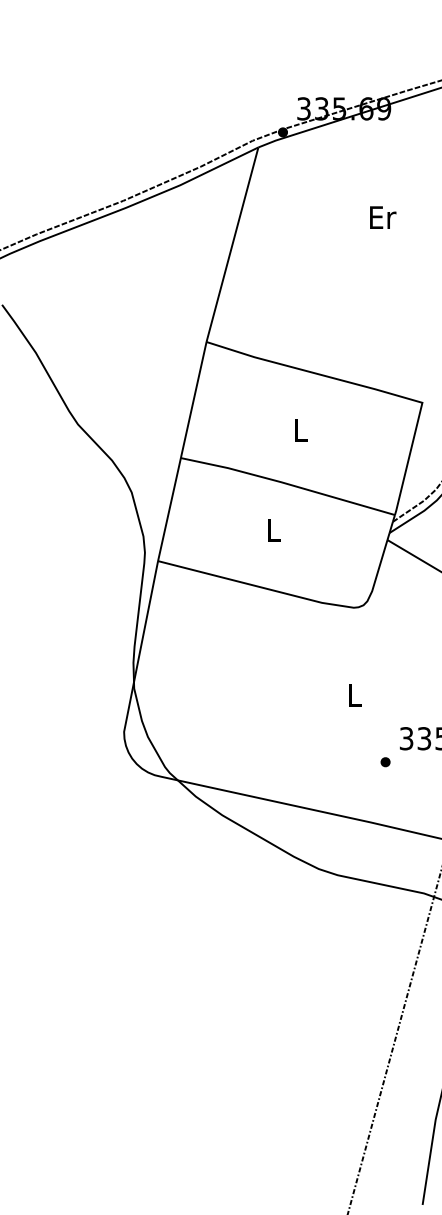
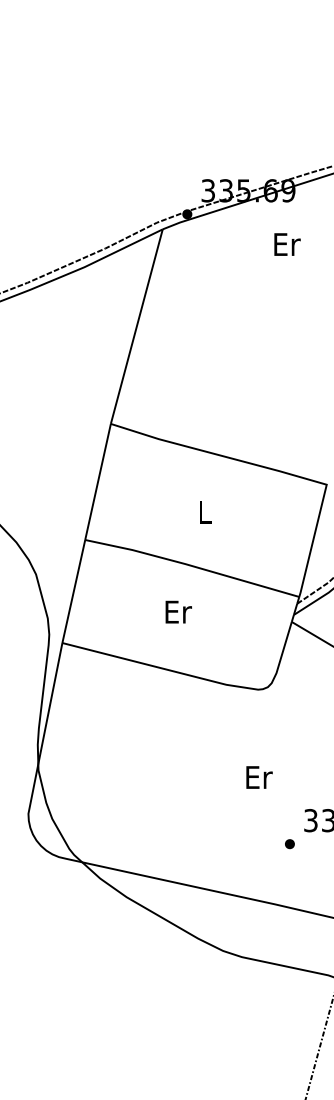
text: (383, 217) -> (287, 244), moved
text: (274, 529) -> (178, 611), L -> Er
text: (355, 695) -> (259, 777), L -> Er

